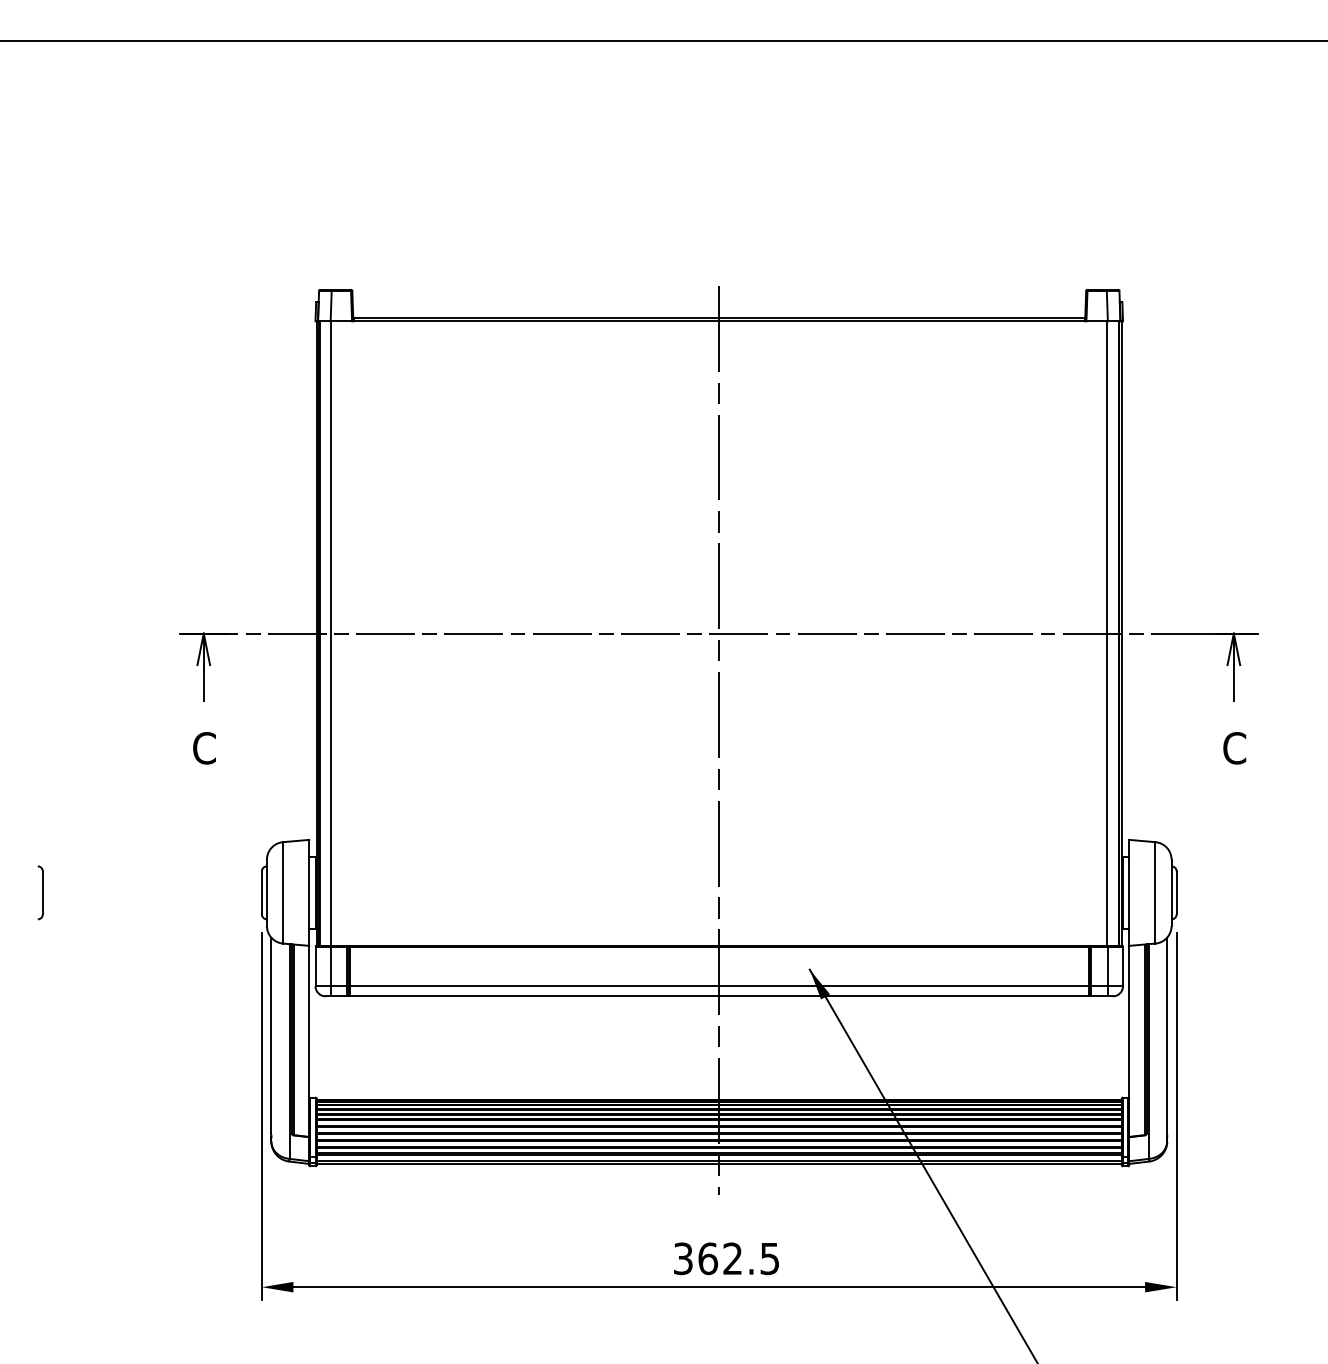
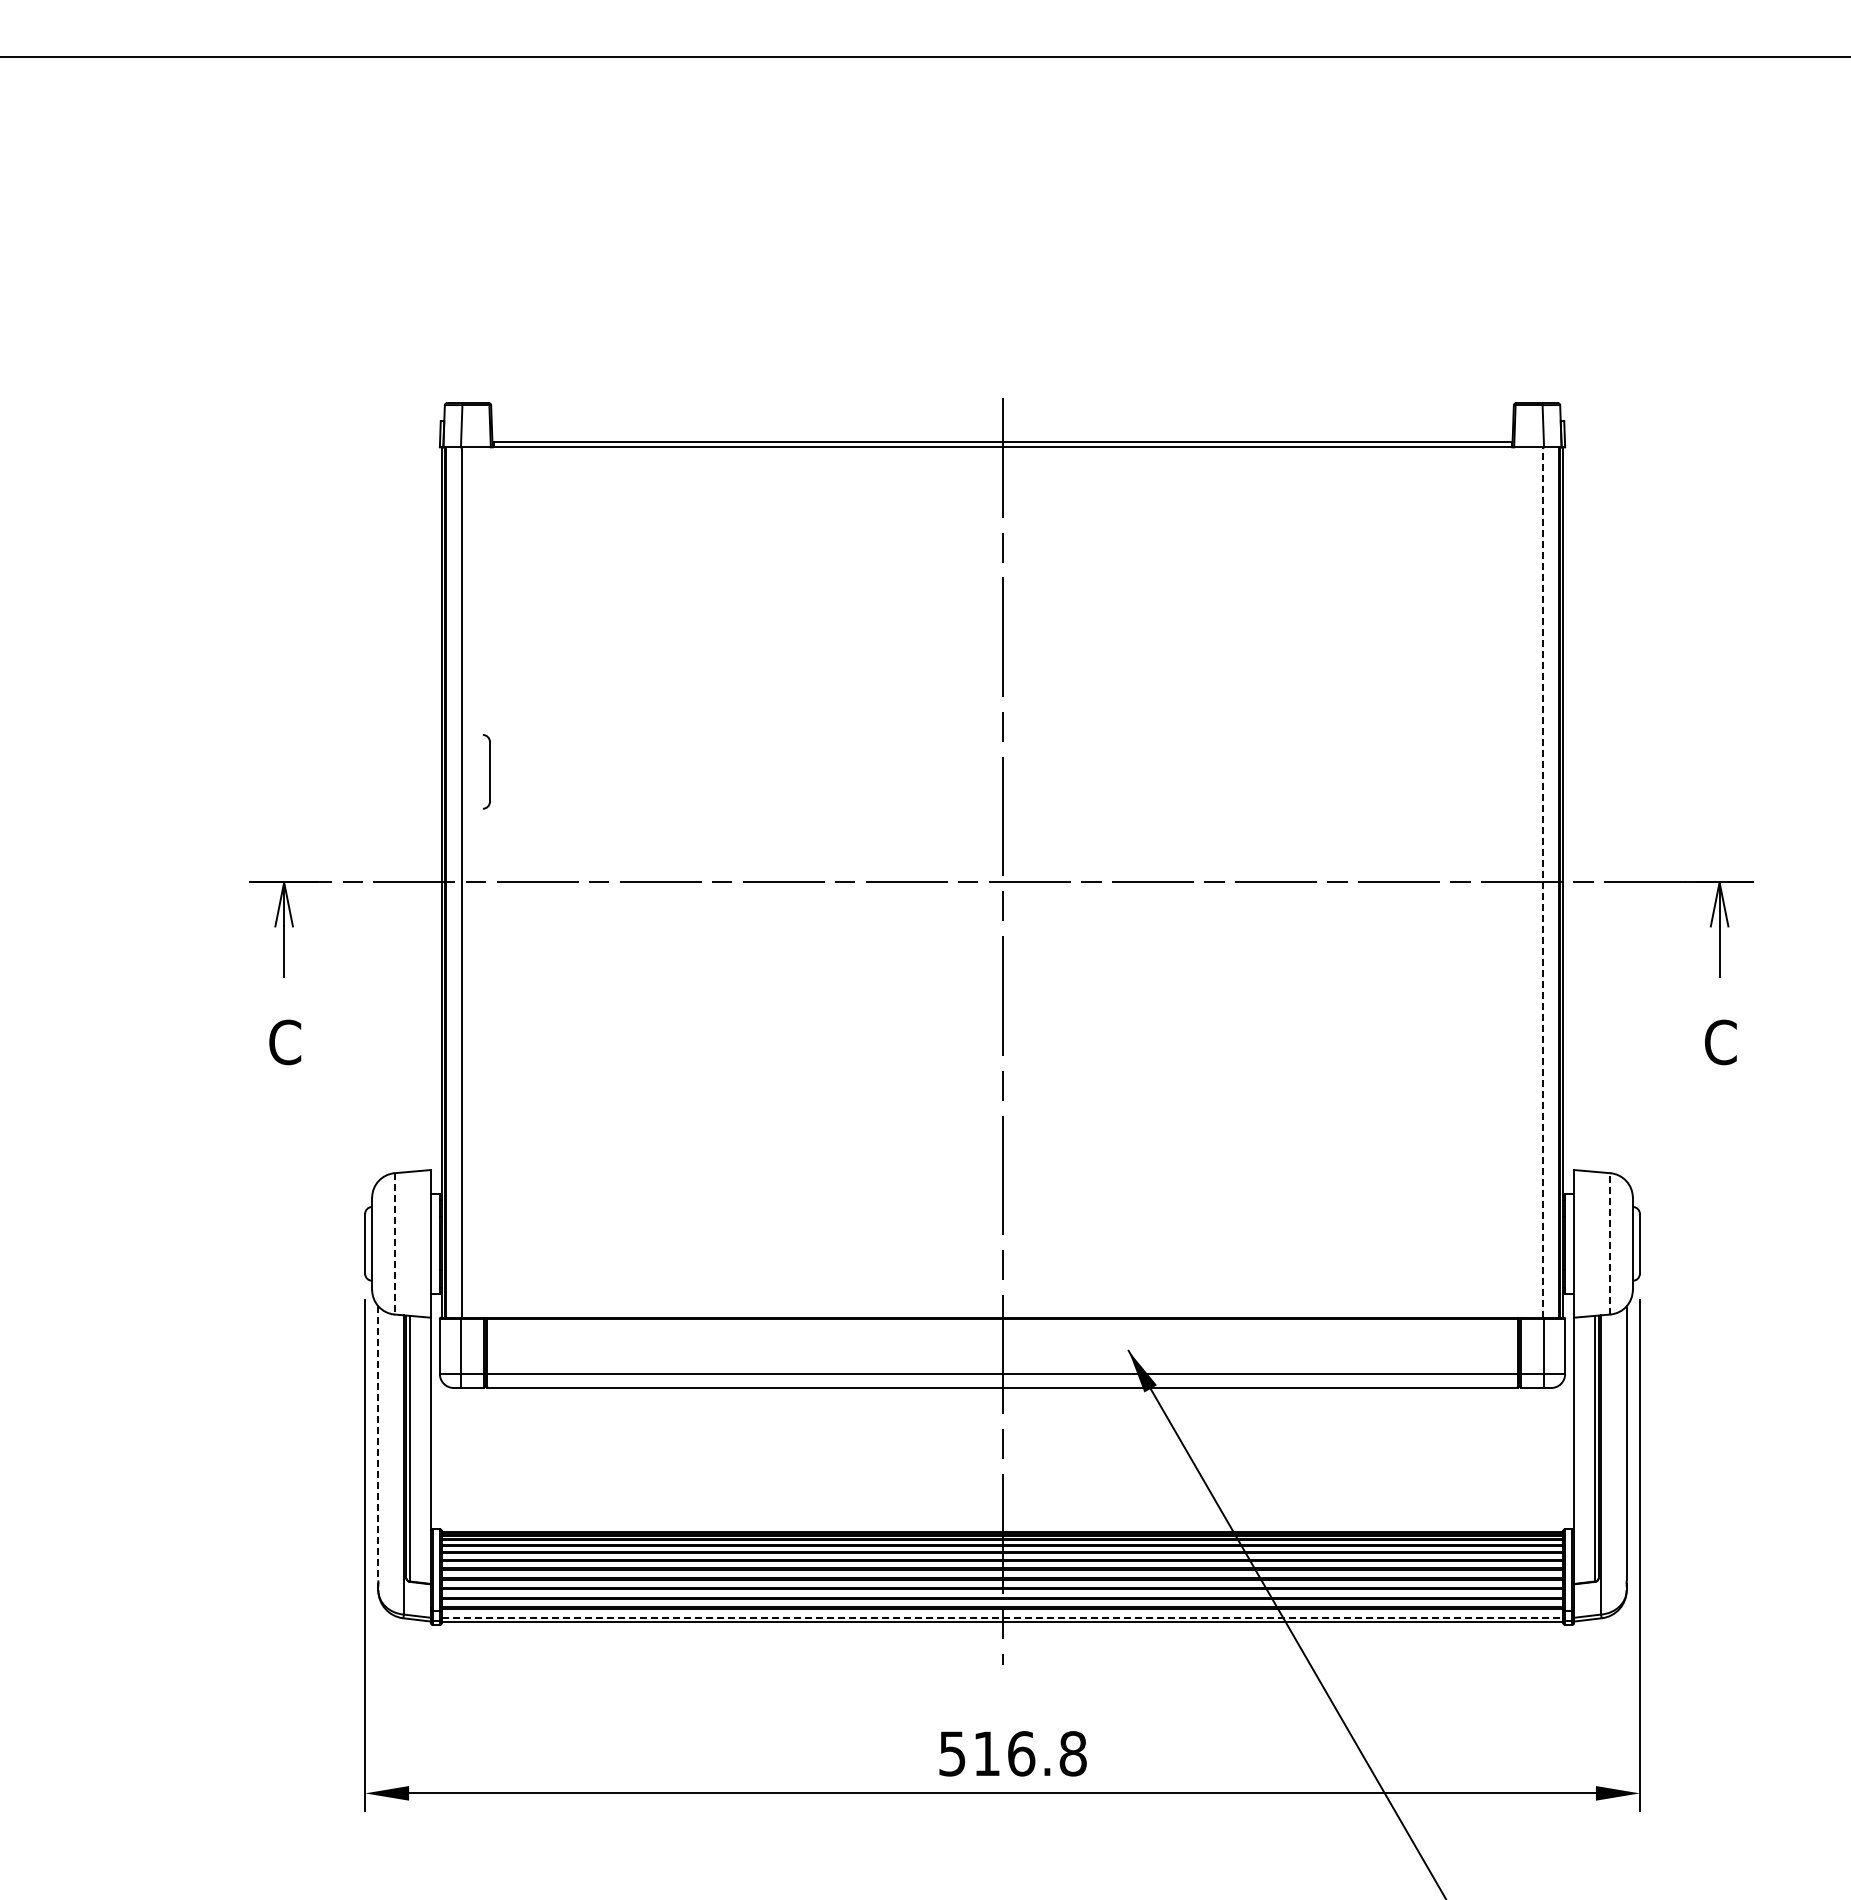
line: (1107, 633) -> (1543, 882), solid -> dashed
part: (40, 892) -> (486, 771), moved
line: (282, 892) -> (394, 1243), solid -> dashed
line: (1155, 892) -> (1610, 1243), solid -> dashed
line: (271, 1036) -> (378, 1443), solid -> dashed
line: (719, 1160) -> (1002, 1617), solid -> dashed
text: (726, 1258) -> (1012, 1753), 362.5 -> 516.8

